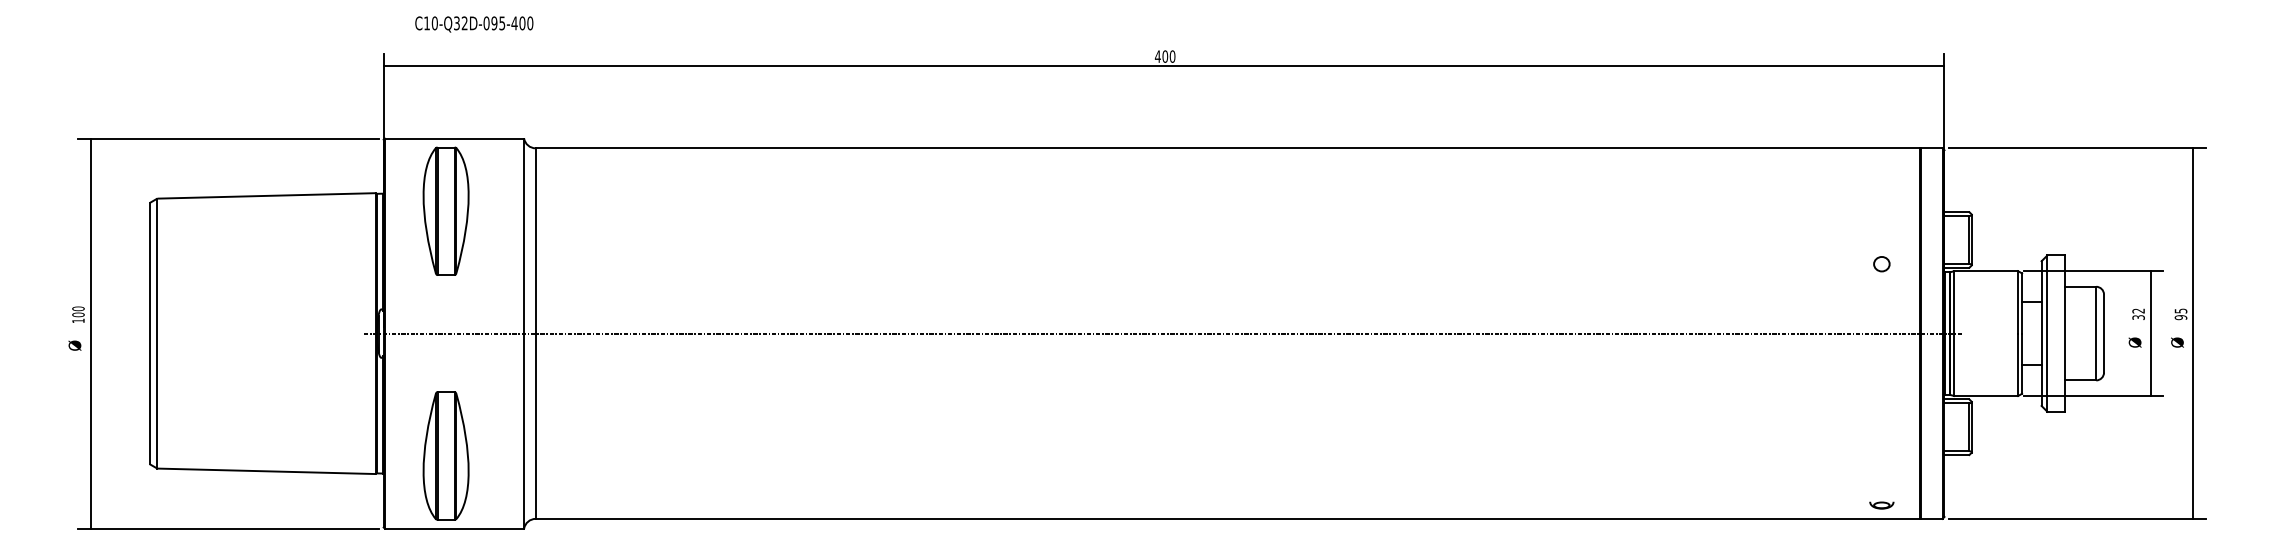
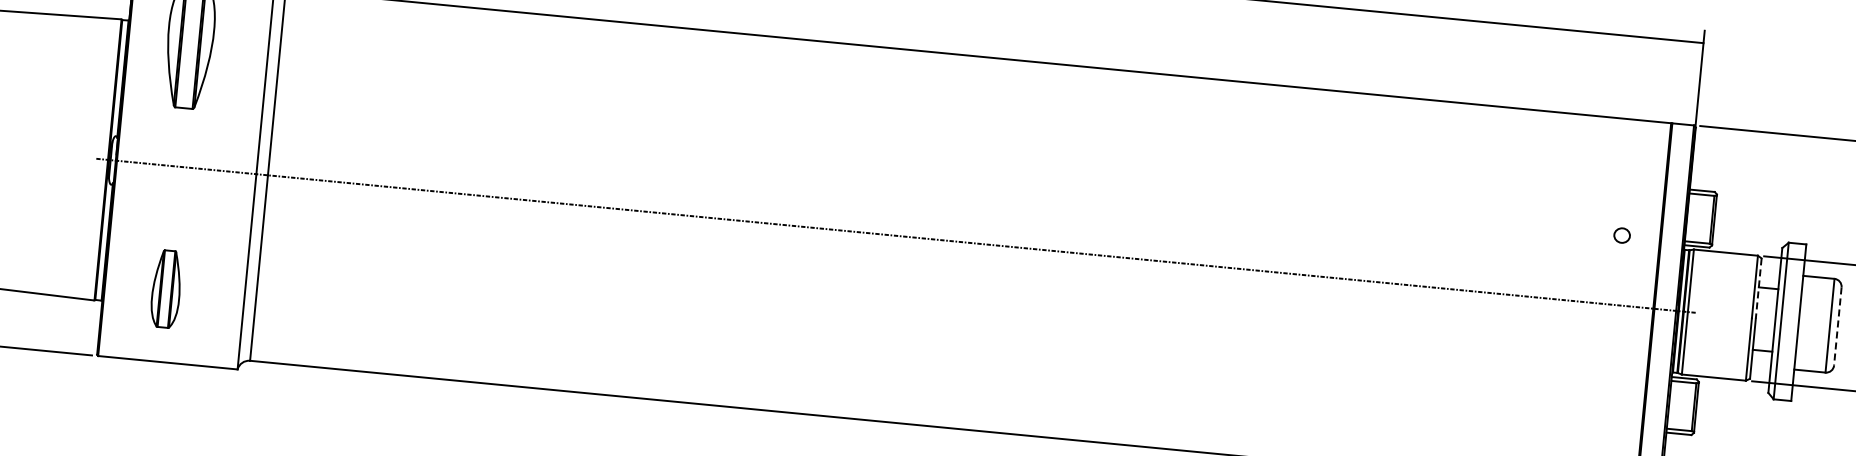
line: (2022, 304) -> (1759, 289), solid -> dashed
line: (2104, 334) -> (1838, 327), solid -> dashed
part: (445, 455) -> (165, 288), size x0.6

